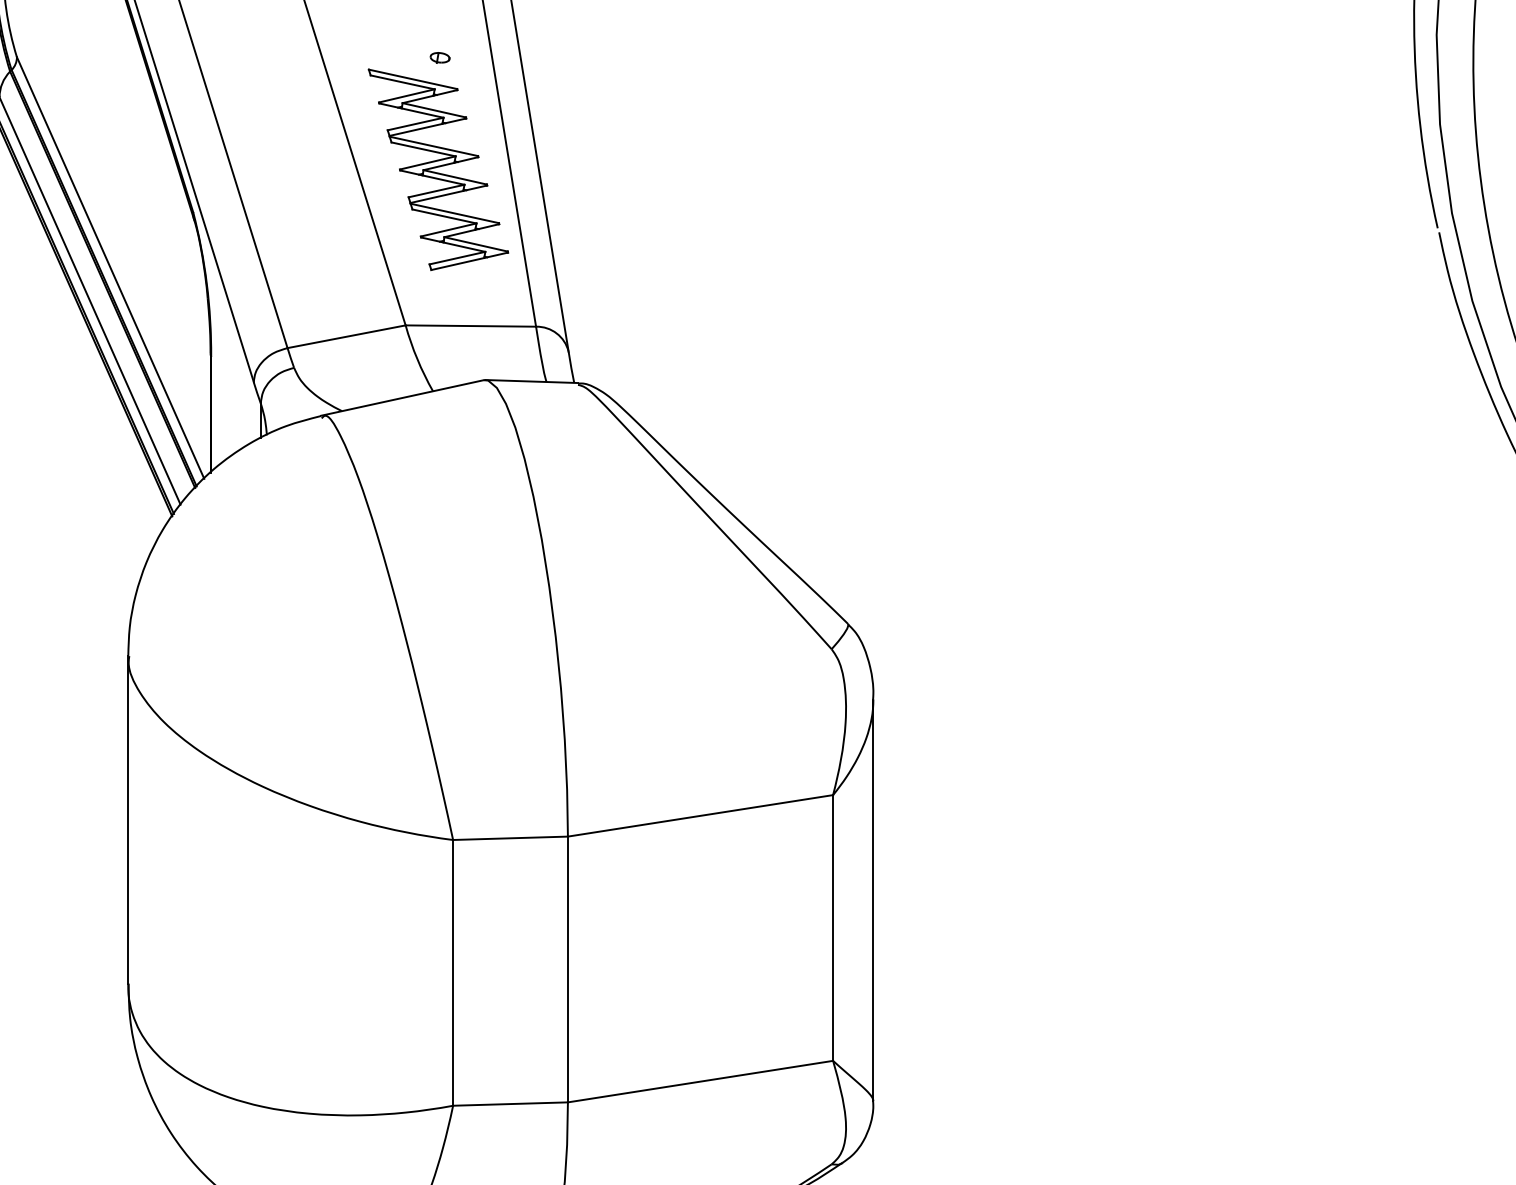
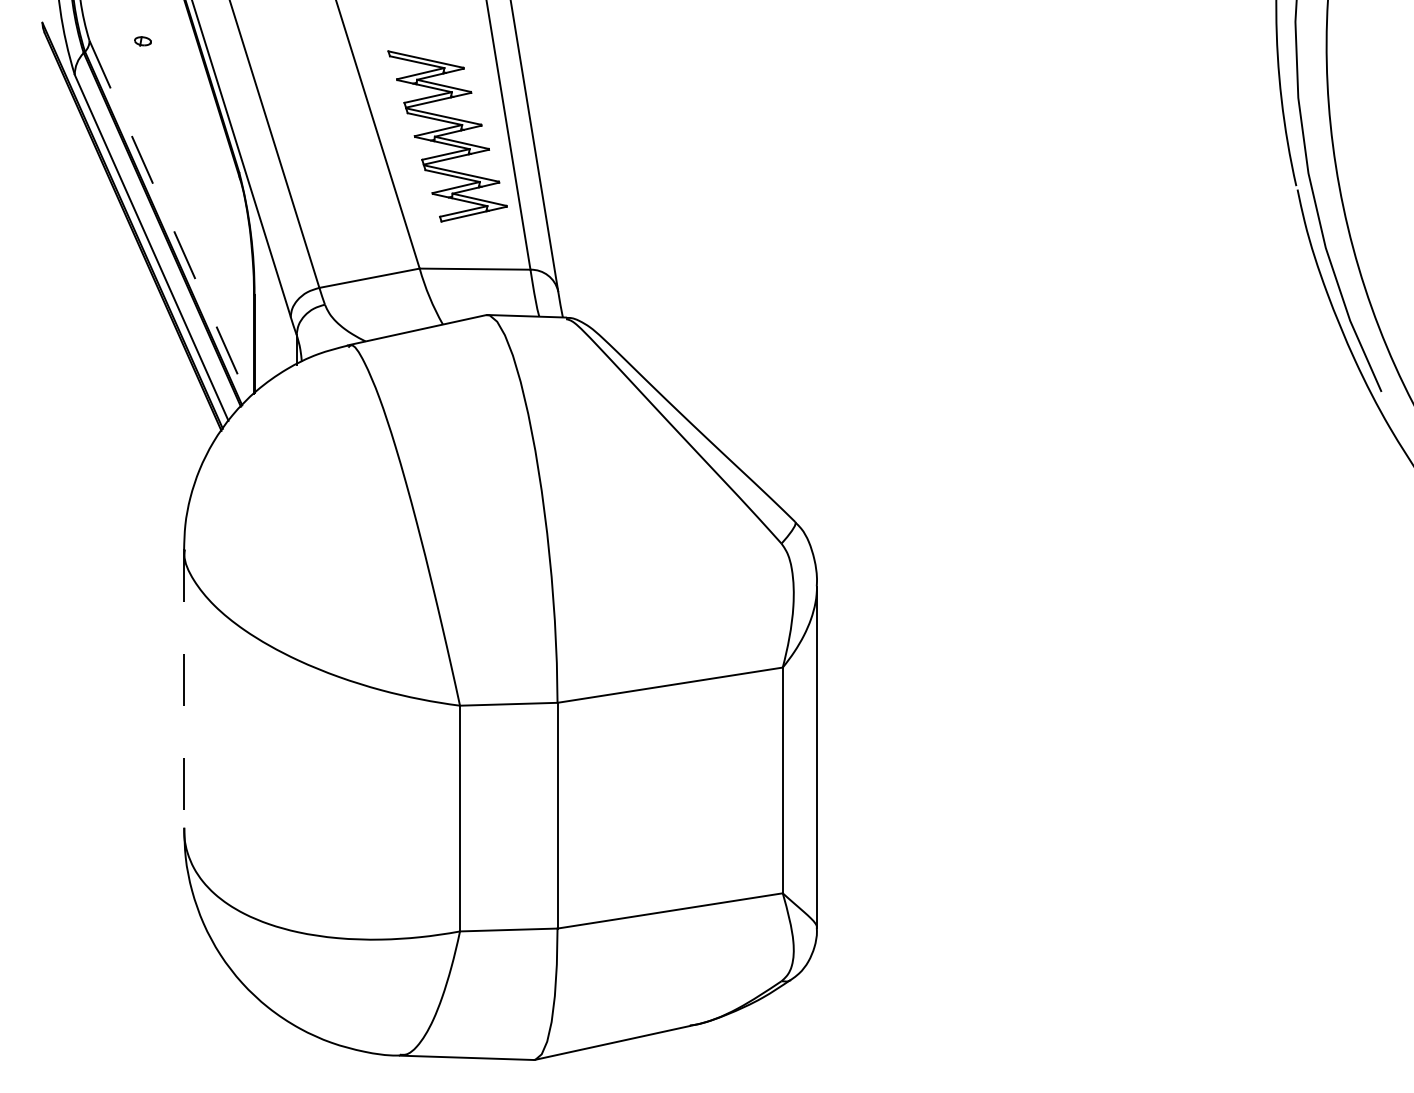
part: (439, 58) -> (142, 41), moved
line: (111, 267) -> (169, 219), solid -> dashed
line: (128, 820) -> (184, 689), solid -> dashed

